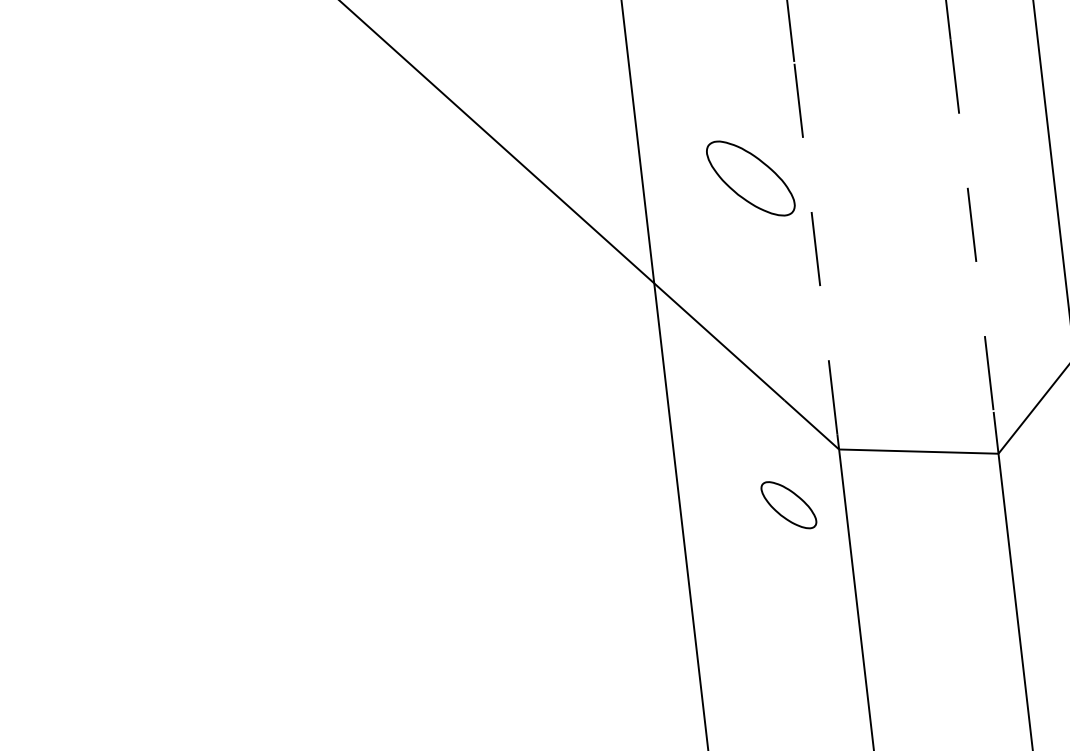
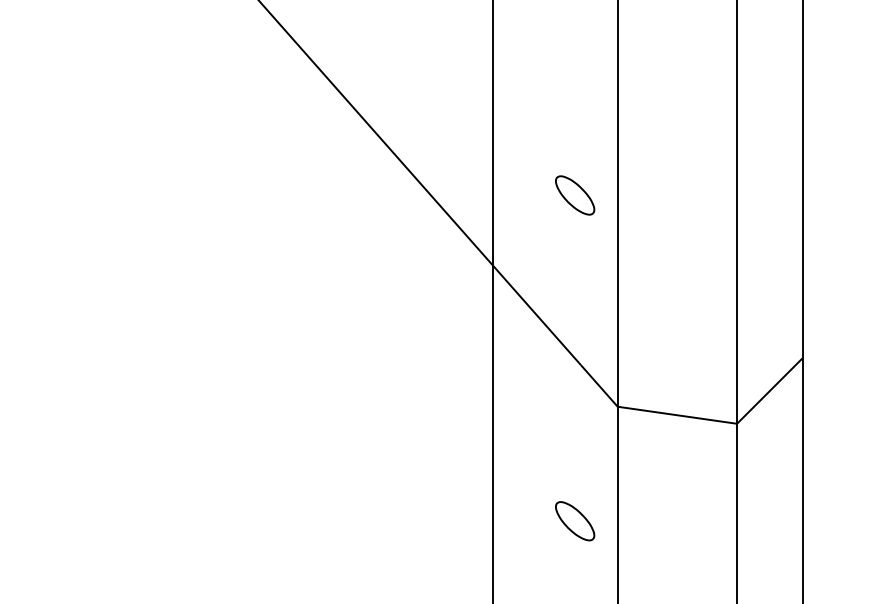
part: (751, 178) -> (575, 195), size x0.62
line: (972, 226) -> (737, 250), dashed -> solid
line: (815, 248) -> (617, 253), dashed -> solid
part: (789, 505) -> (575, 521), moved

